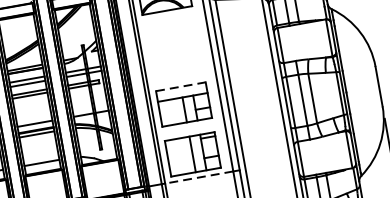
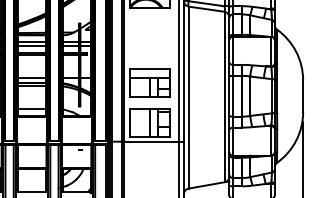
line: (180, 86) -> (149, 68), dashed -> solid
line: (199, 177) -> (151, 141), dashed -> solid

